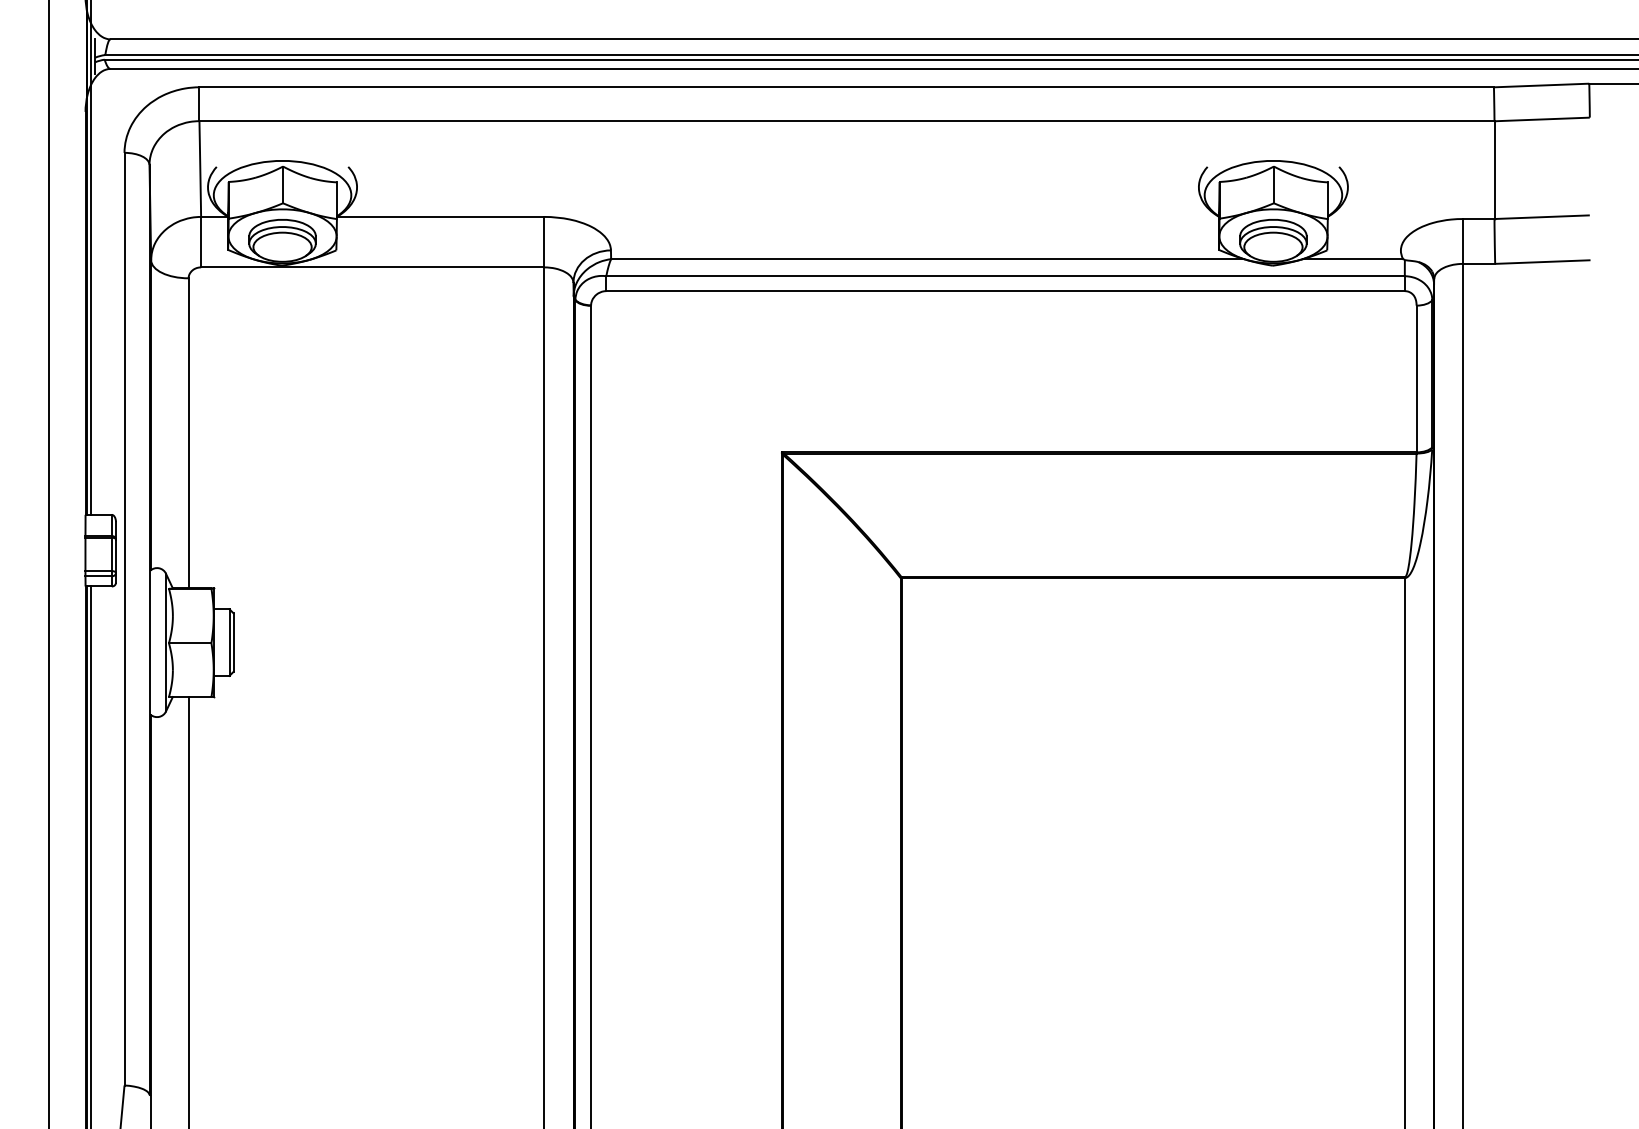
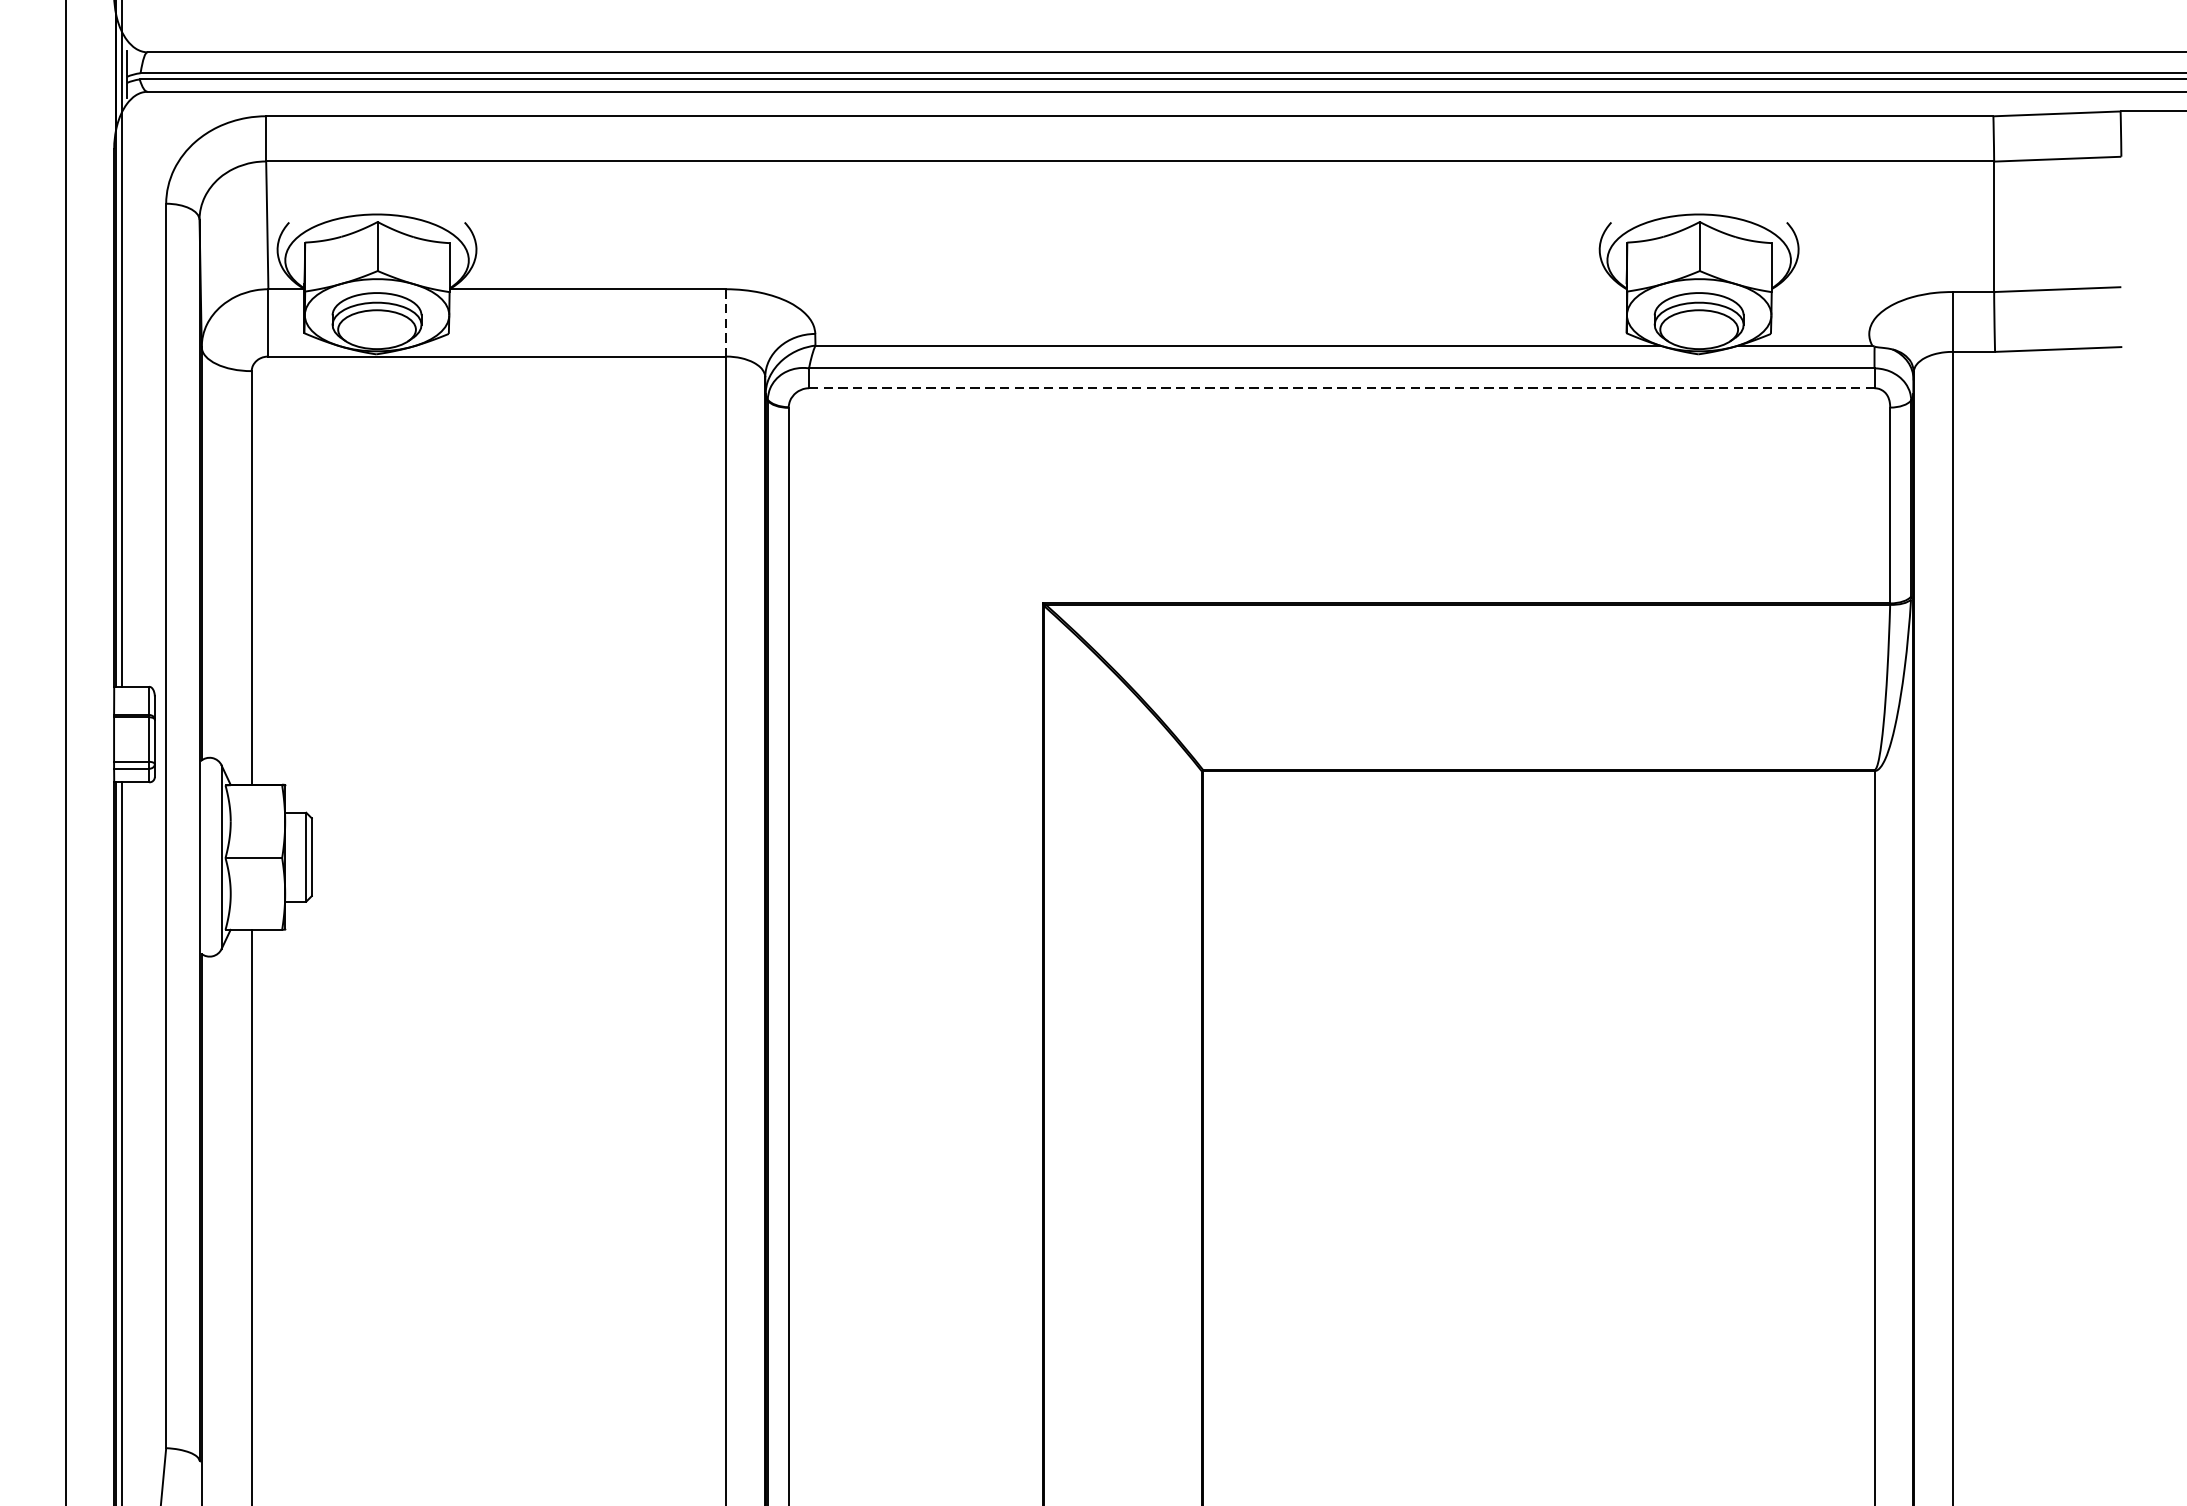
line: (544, 242) -> (726, 323), solid -> dashed
line: (1006, 291) -> (1343, 388), solid -> dashed

